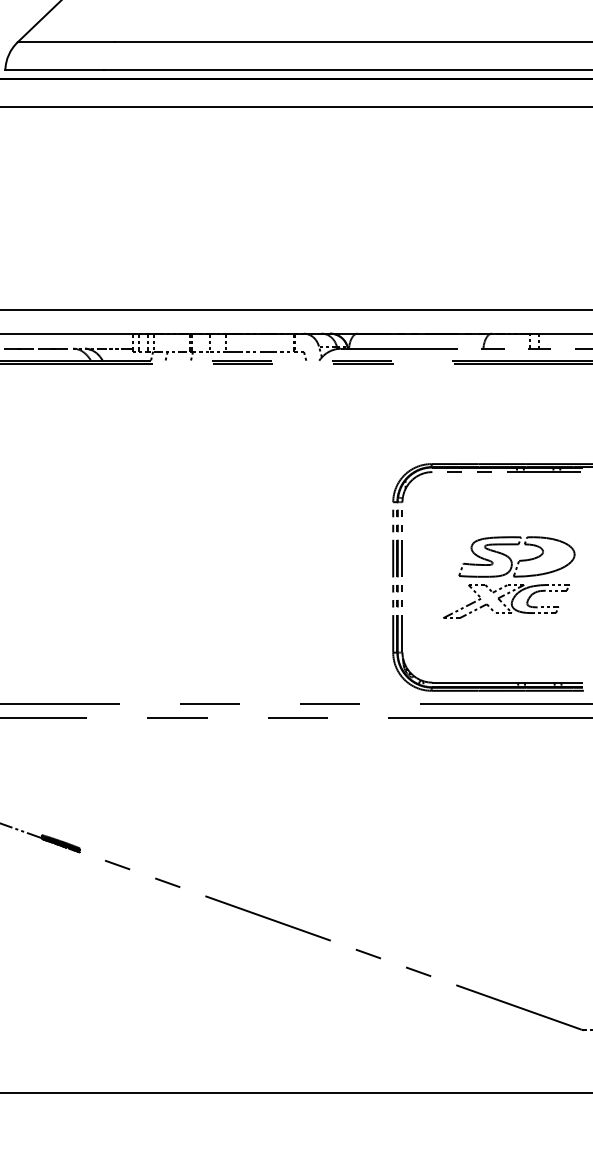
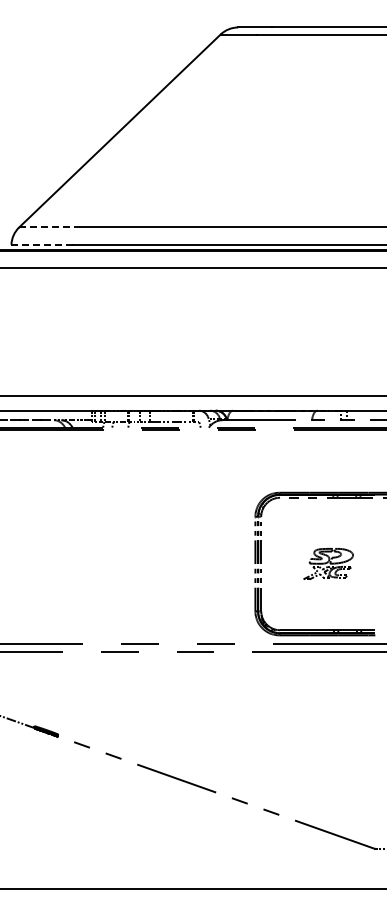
line: (67, 42) -> (50, 227), solid -> dashed
line: (54, 69) -> (42, 244), solid -> dashed
part: (509, 576) -> (328, 563), size x0.6

